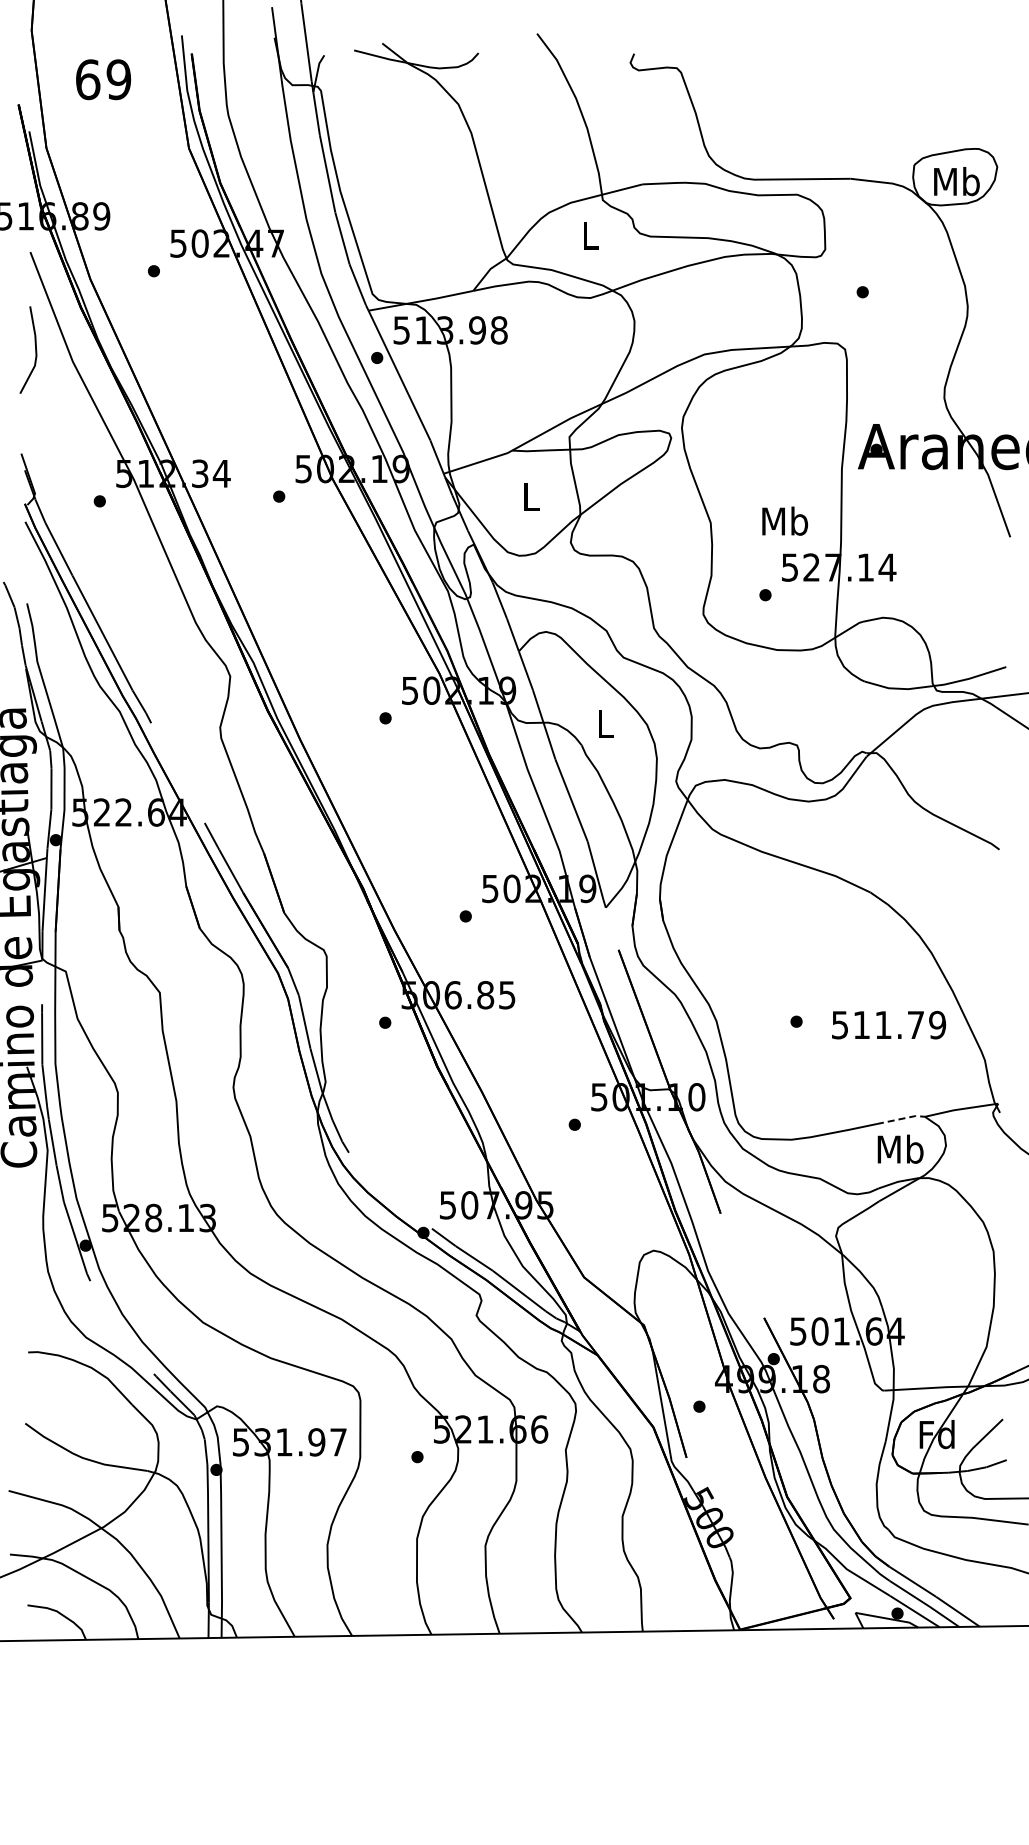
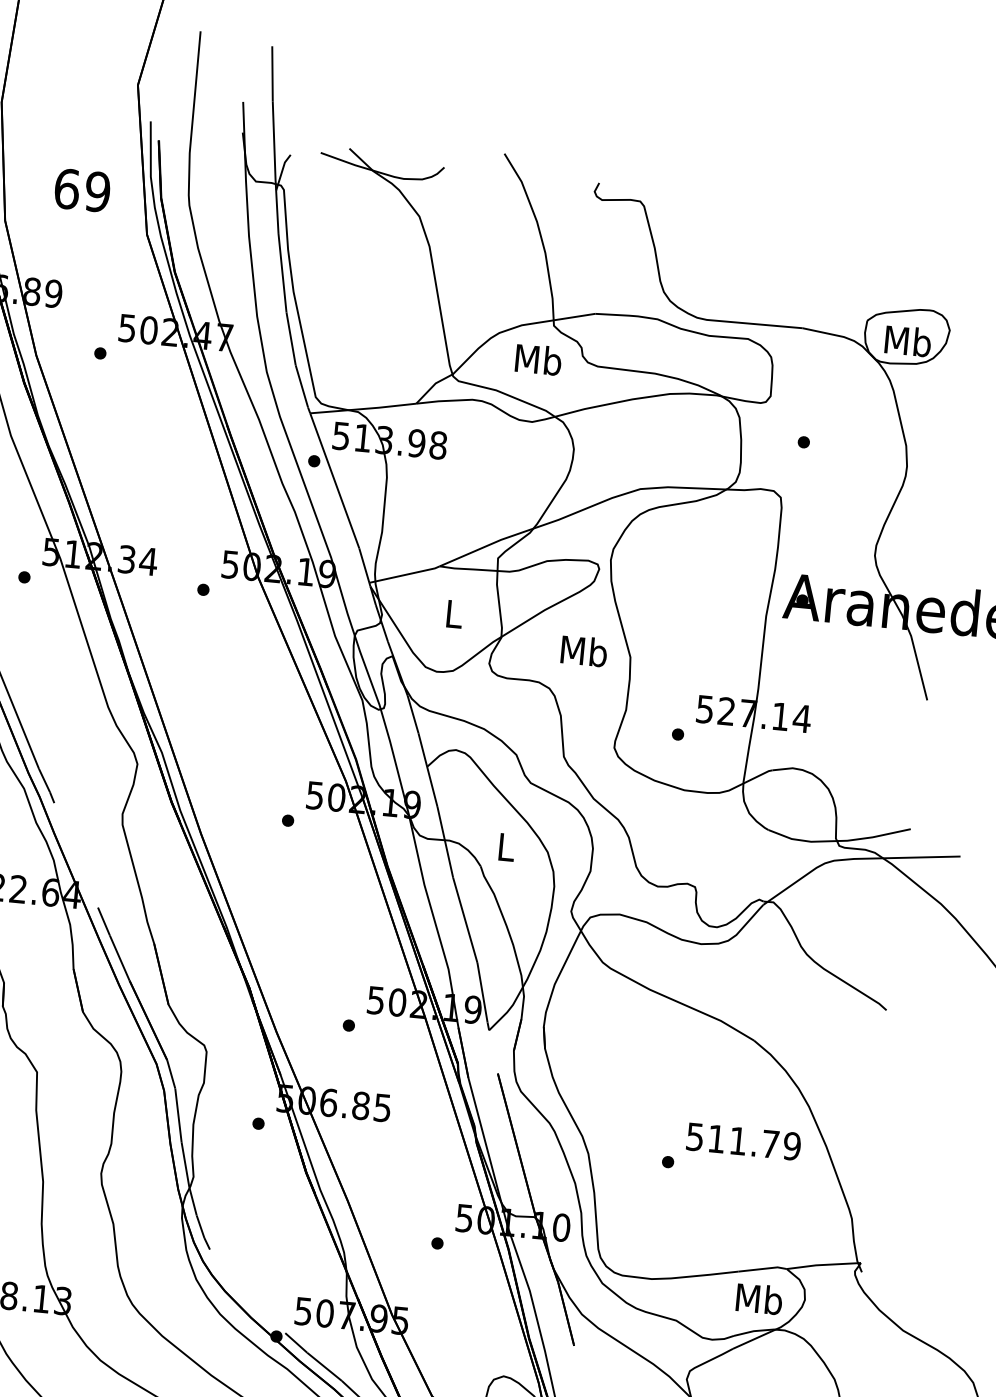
text: (103, 79) -> (82, 190), moved
text: (590, 235) -> (538, 359), L -> Mb
text: (785, 520) -> (584, 650), moved
text: (889, 1024) -> (744, 1141), moved
line: (902, 1118) -> (764, 1268), dashed -> solid

